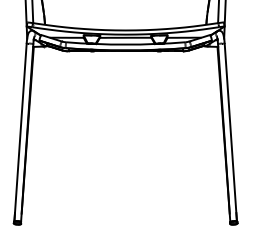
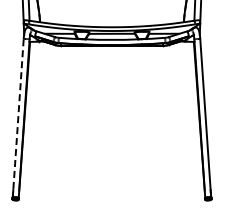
line: (20, 132) -> (18, 118), solid -> dashed

